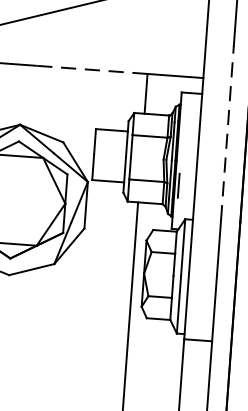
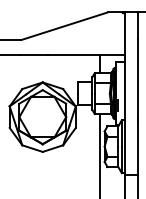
line: (91, 69) -> (73, 54), dashed -> solid
line: (227, 131) -> (138, 78), dashed -> solid

